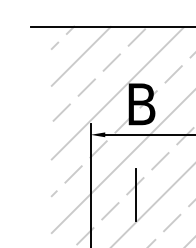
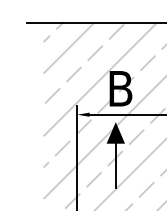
fill: (135, 155) -> (115, 132), added

